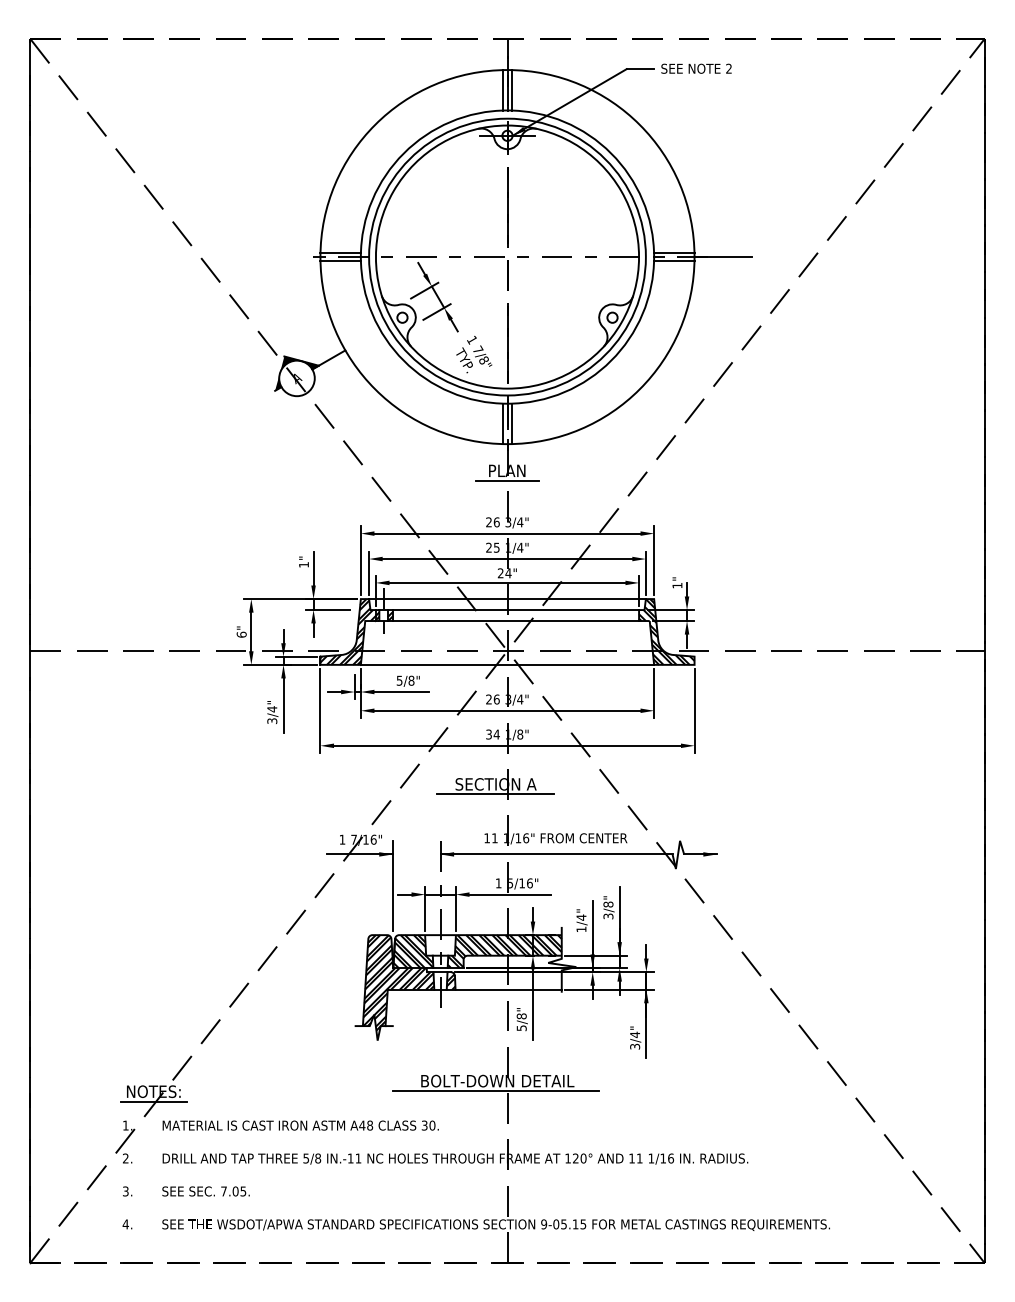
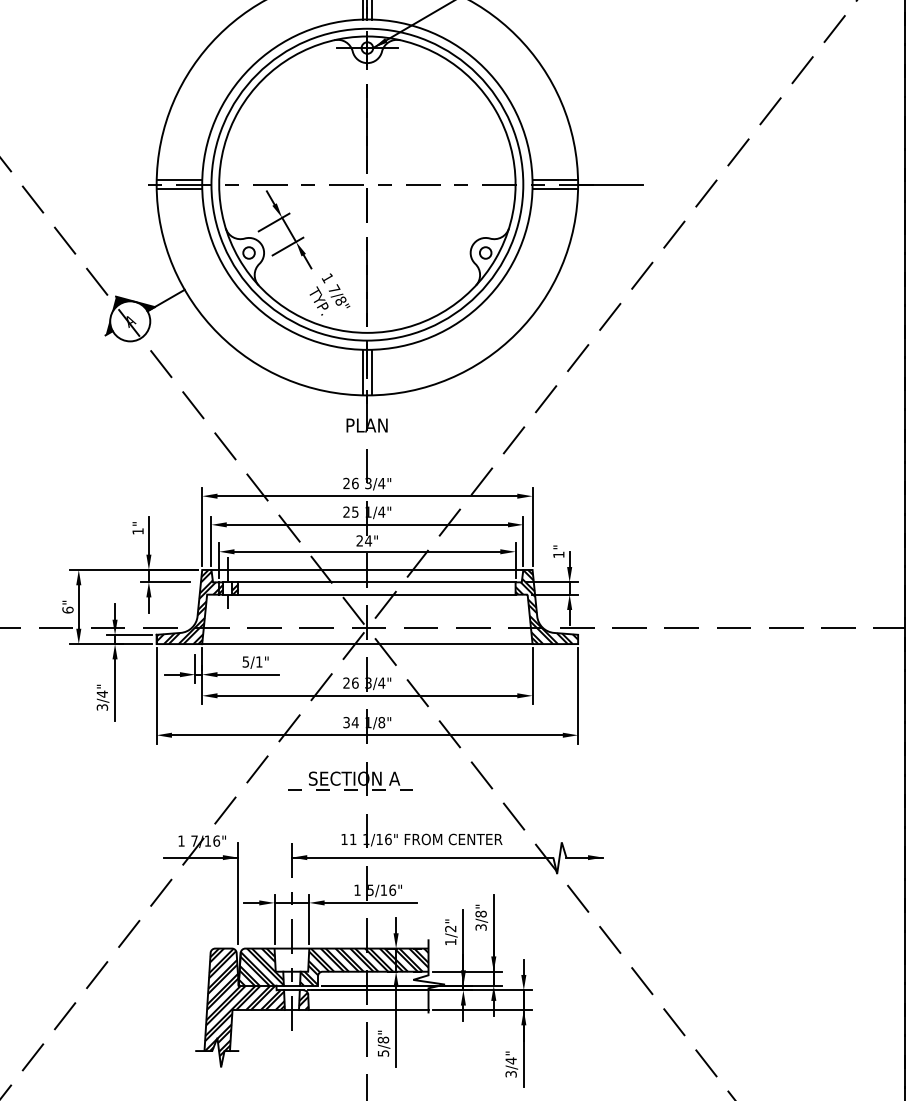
line: (507, 480) -> (367, 436), removed
text: (411, 680) -> (259, 661), 5/8" -> 5/1"
line: (496, 794) -> (355, 790), solid -> dashed
text: (581, 917) -> (450, 928), 1/4" -> 1/2"

